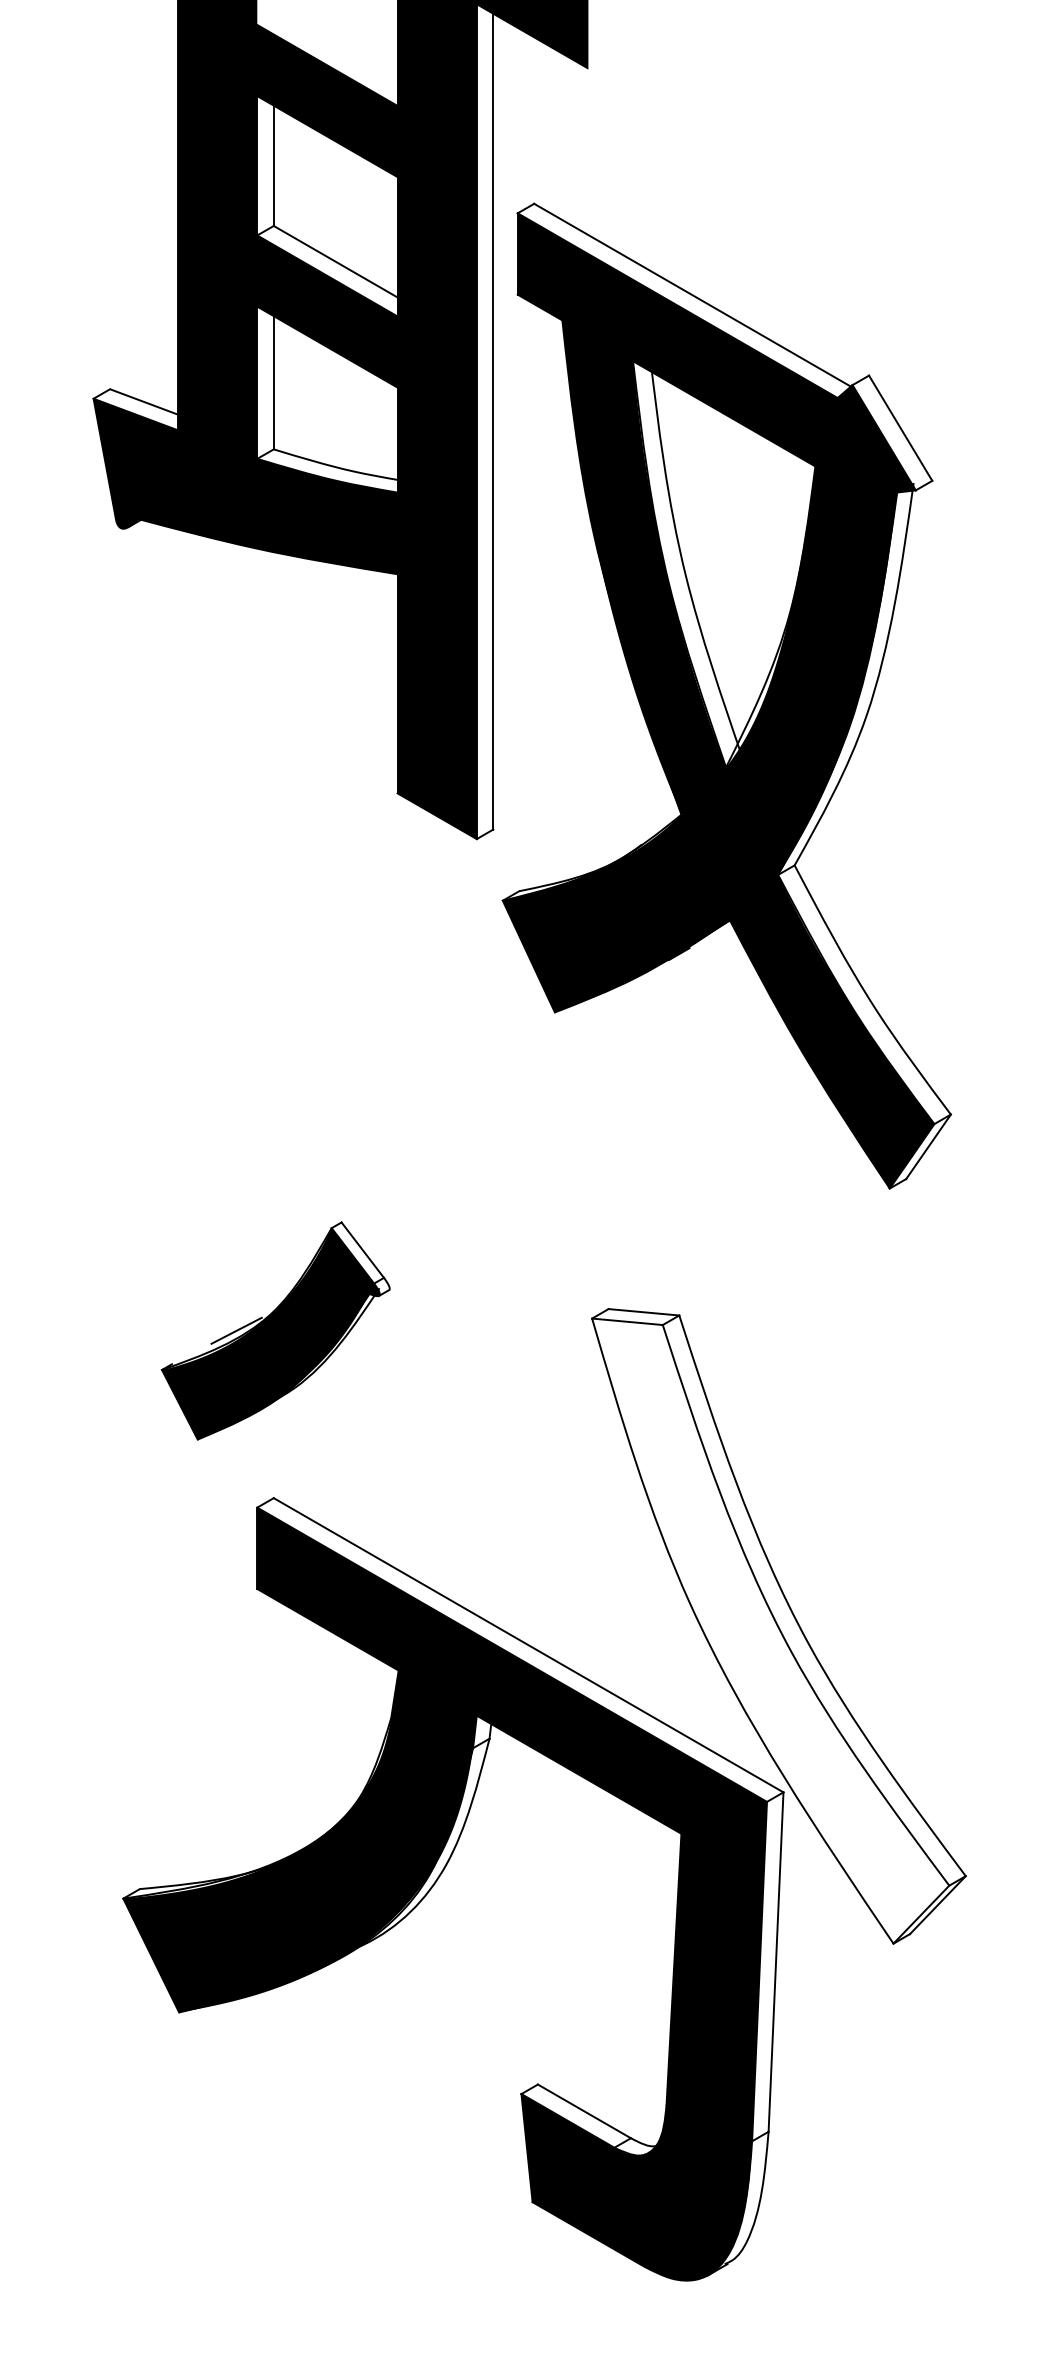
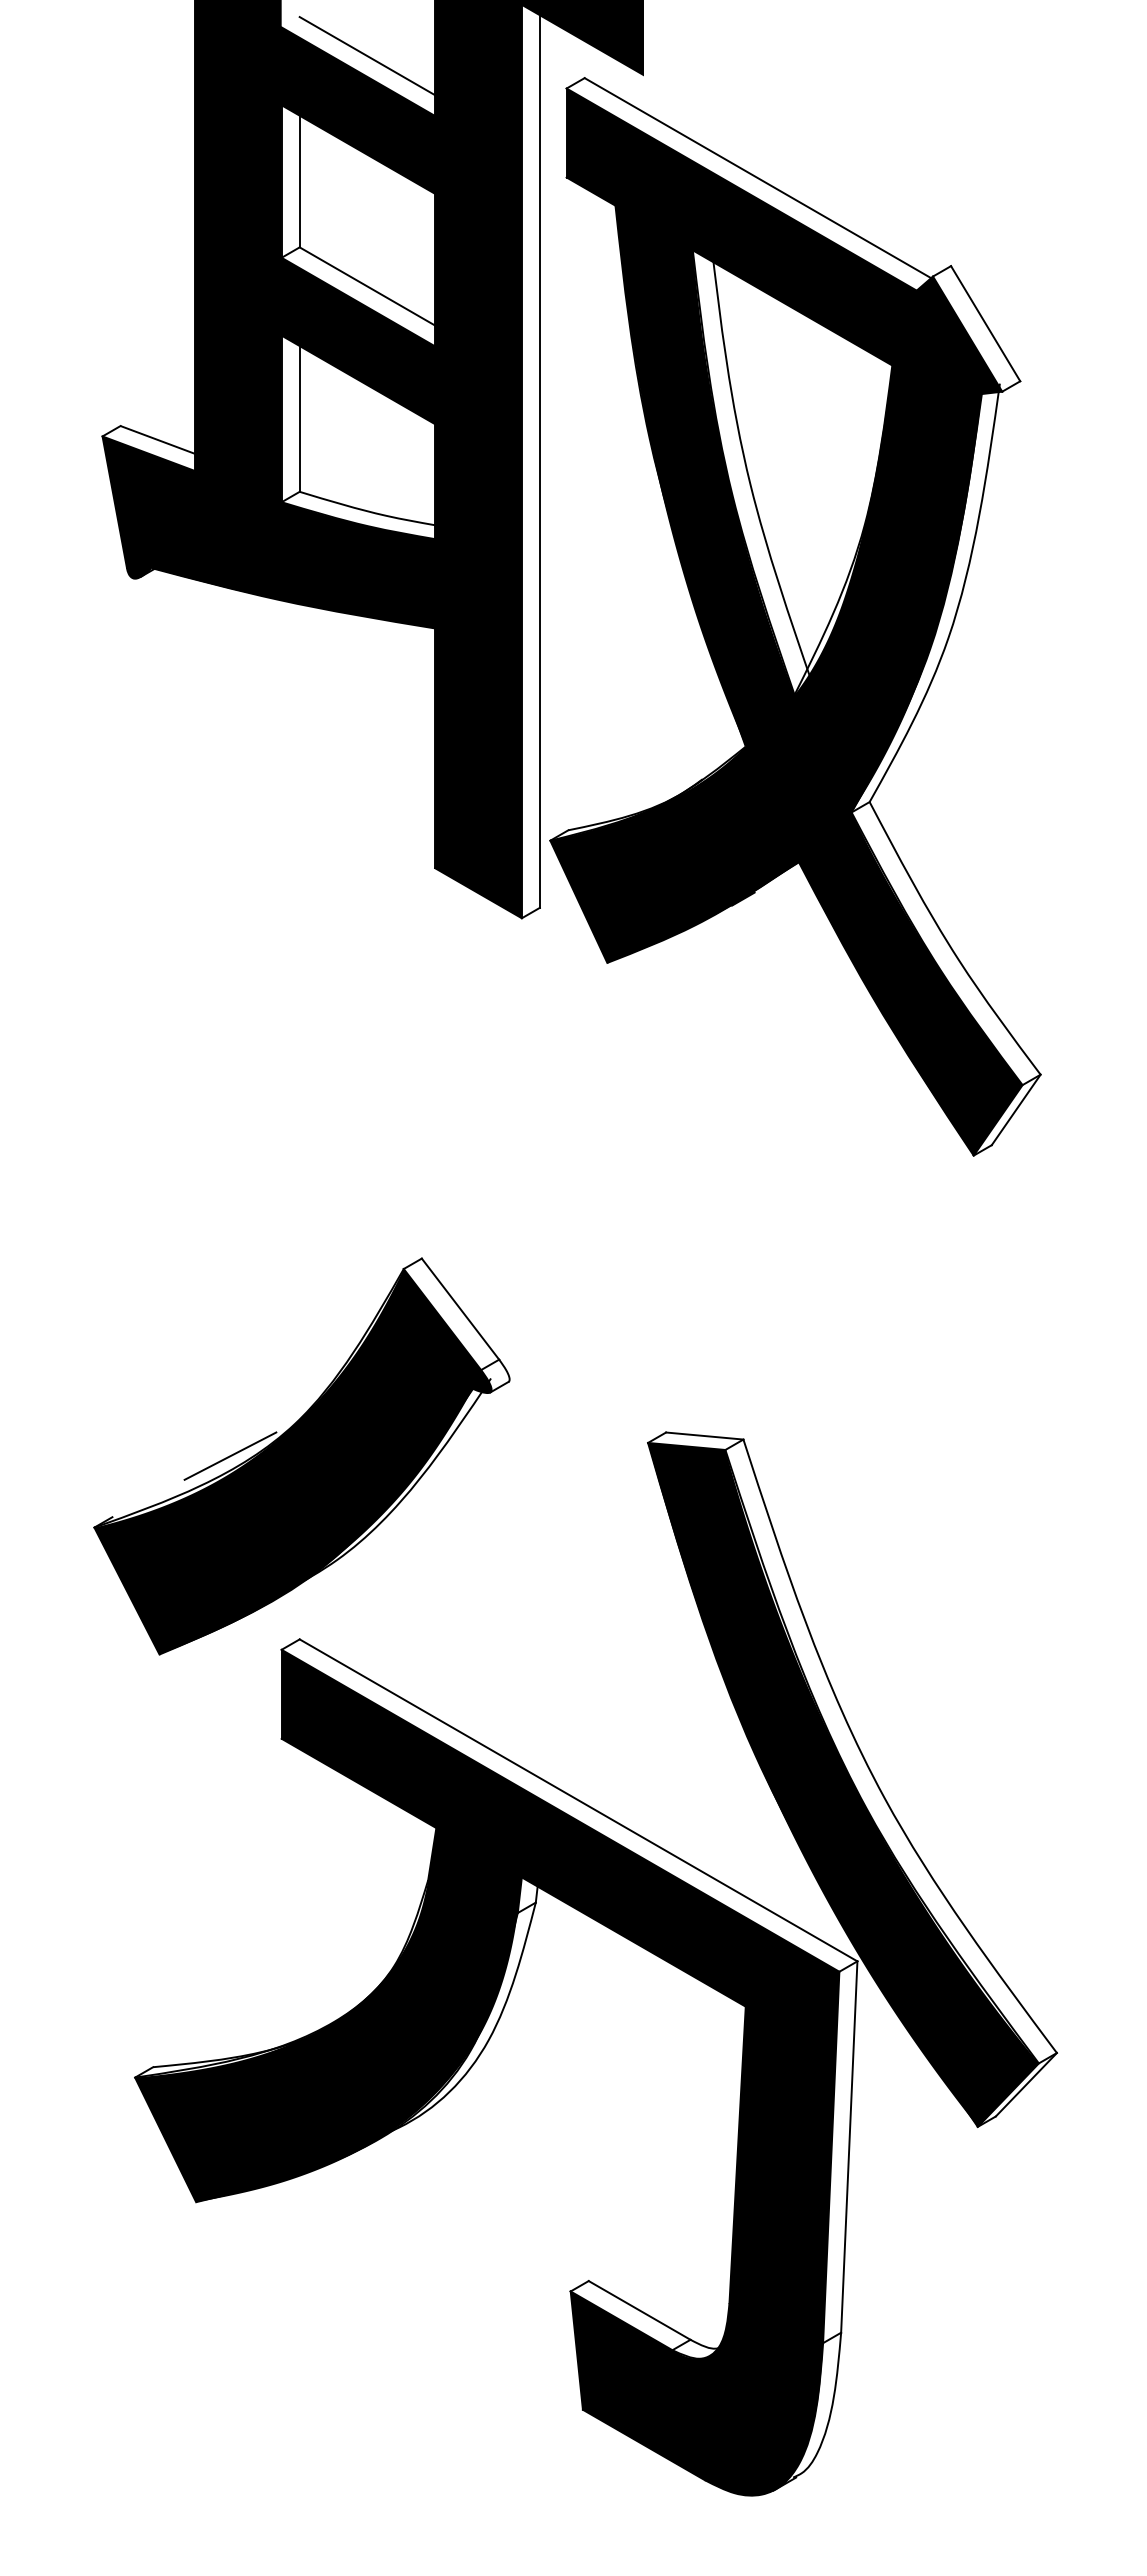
line: (335, 51) -> (367, 56), added
part: (726, 695) -> (795, 616), moved
part: (275, 1330) -> (301, 1456), size x1.67
fill: (770, 1630) -> (843, 1784), added

